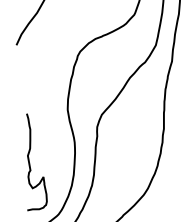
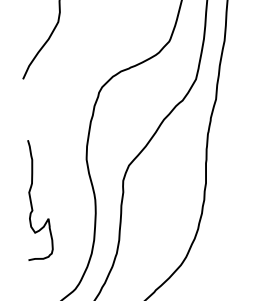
curve: (30, 164) -> (32, 203), moved

